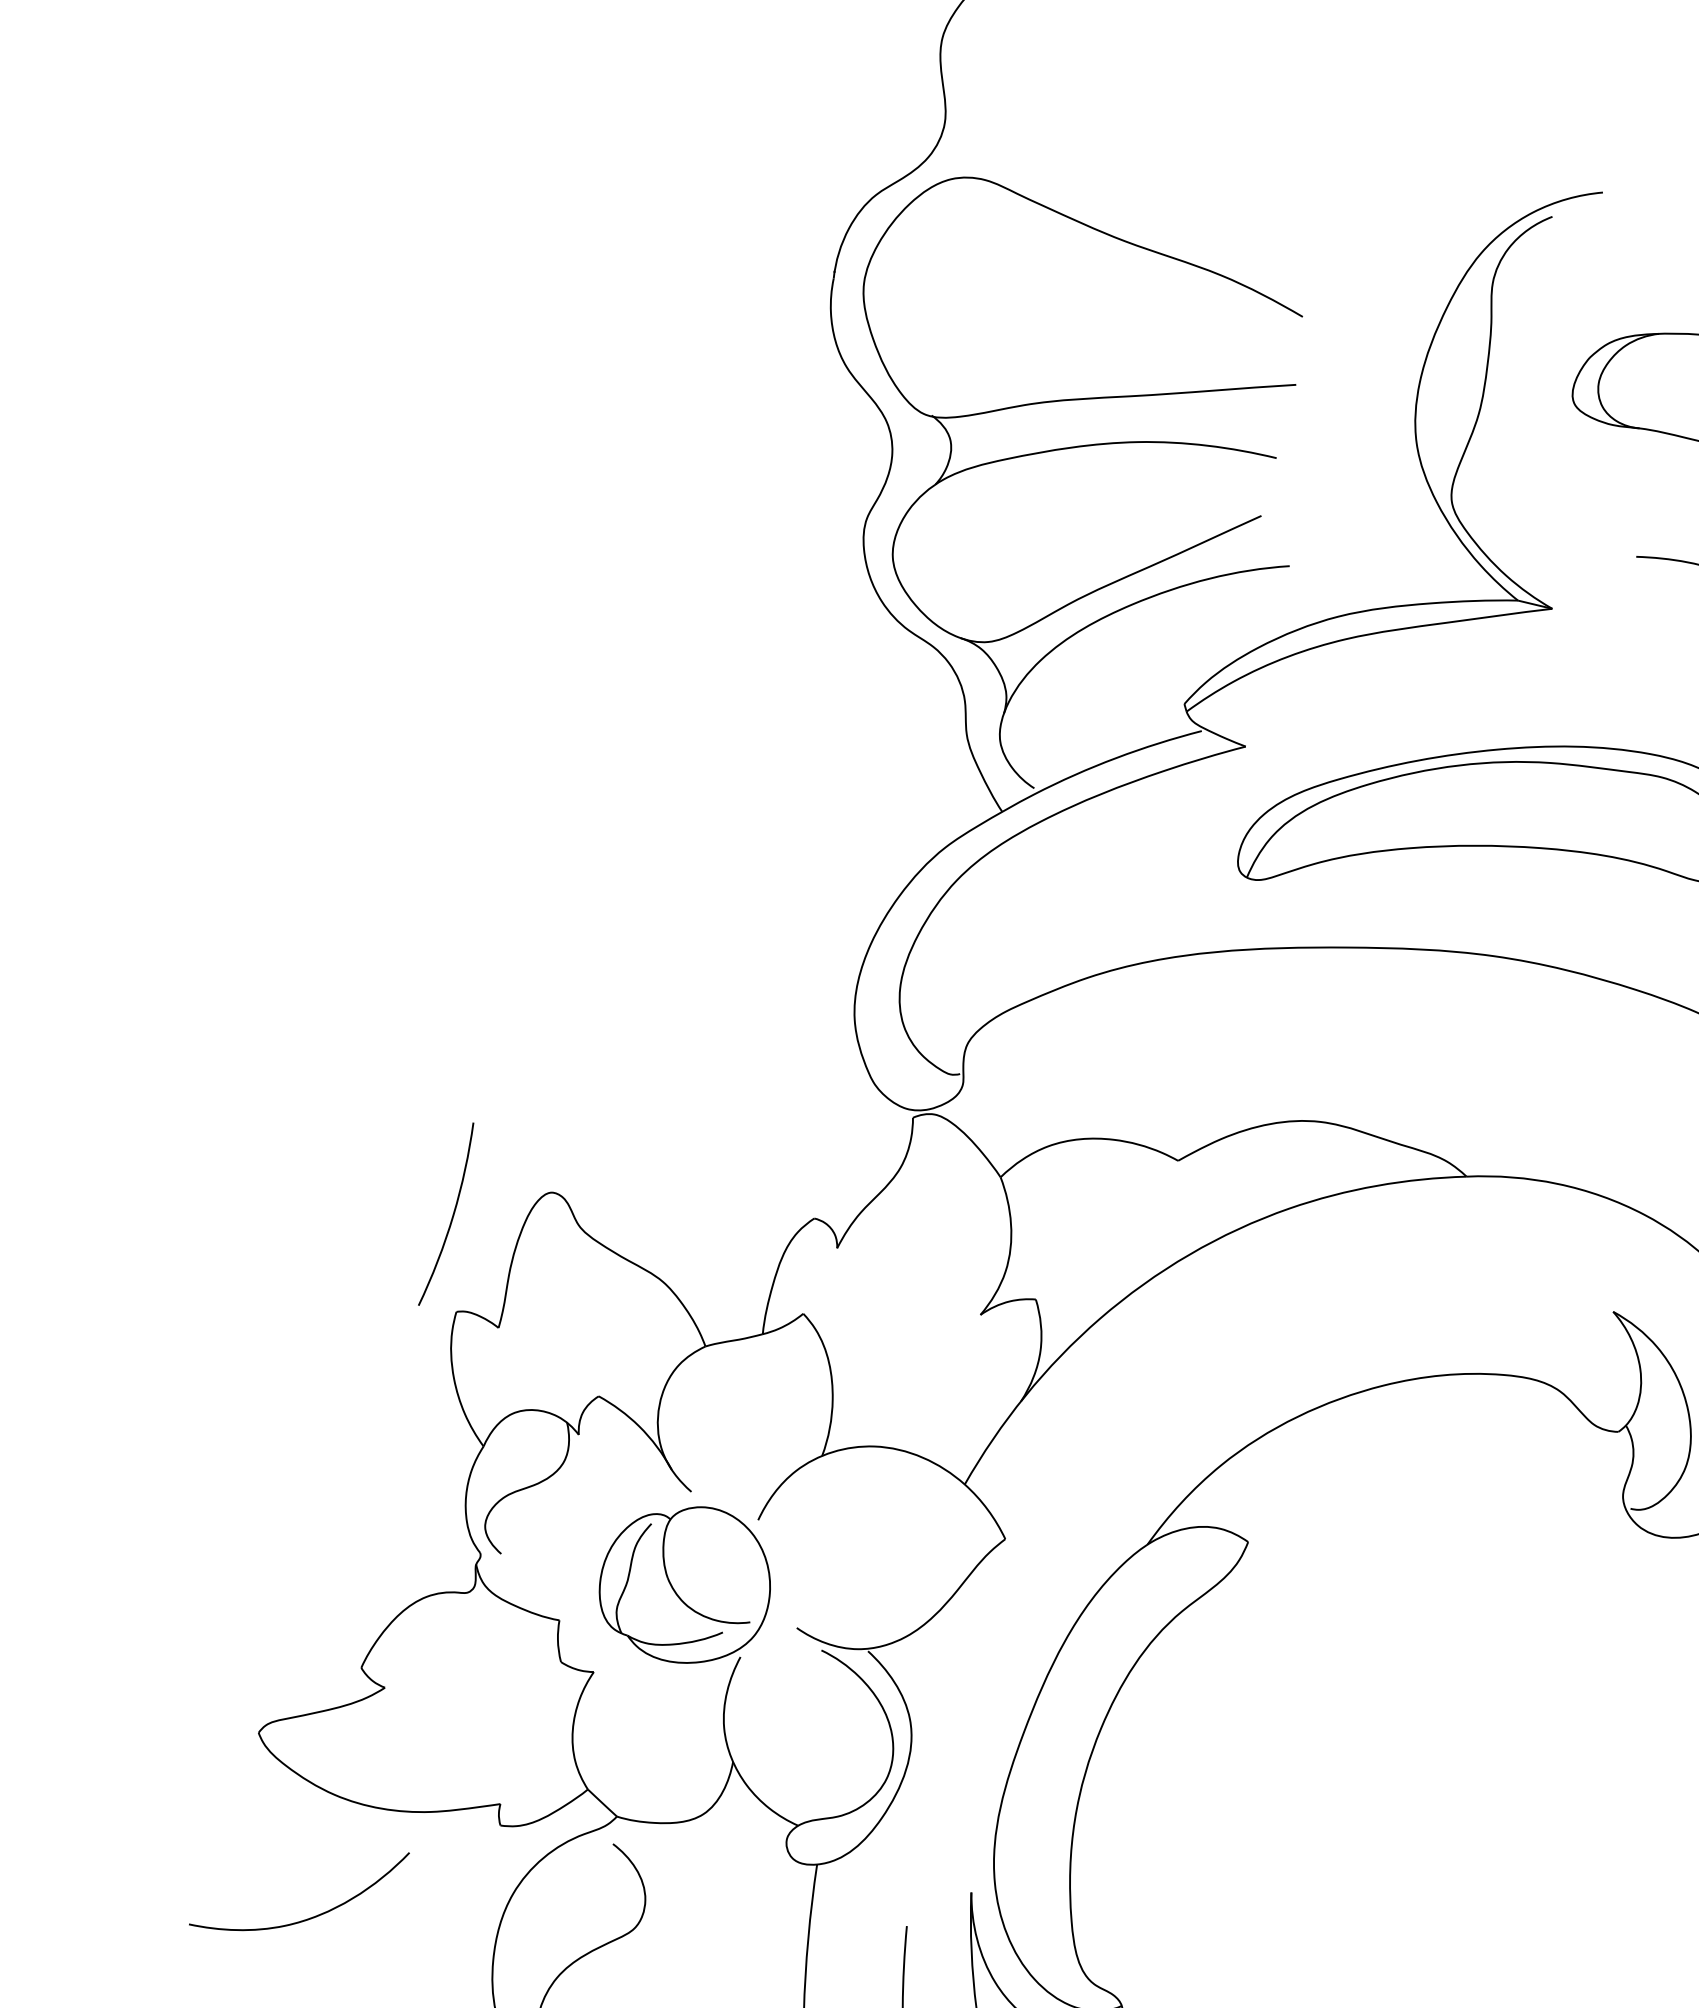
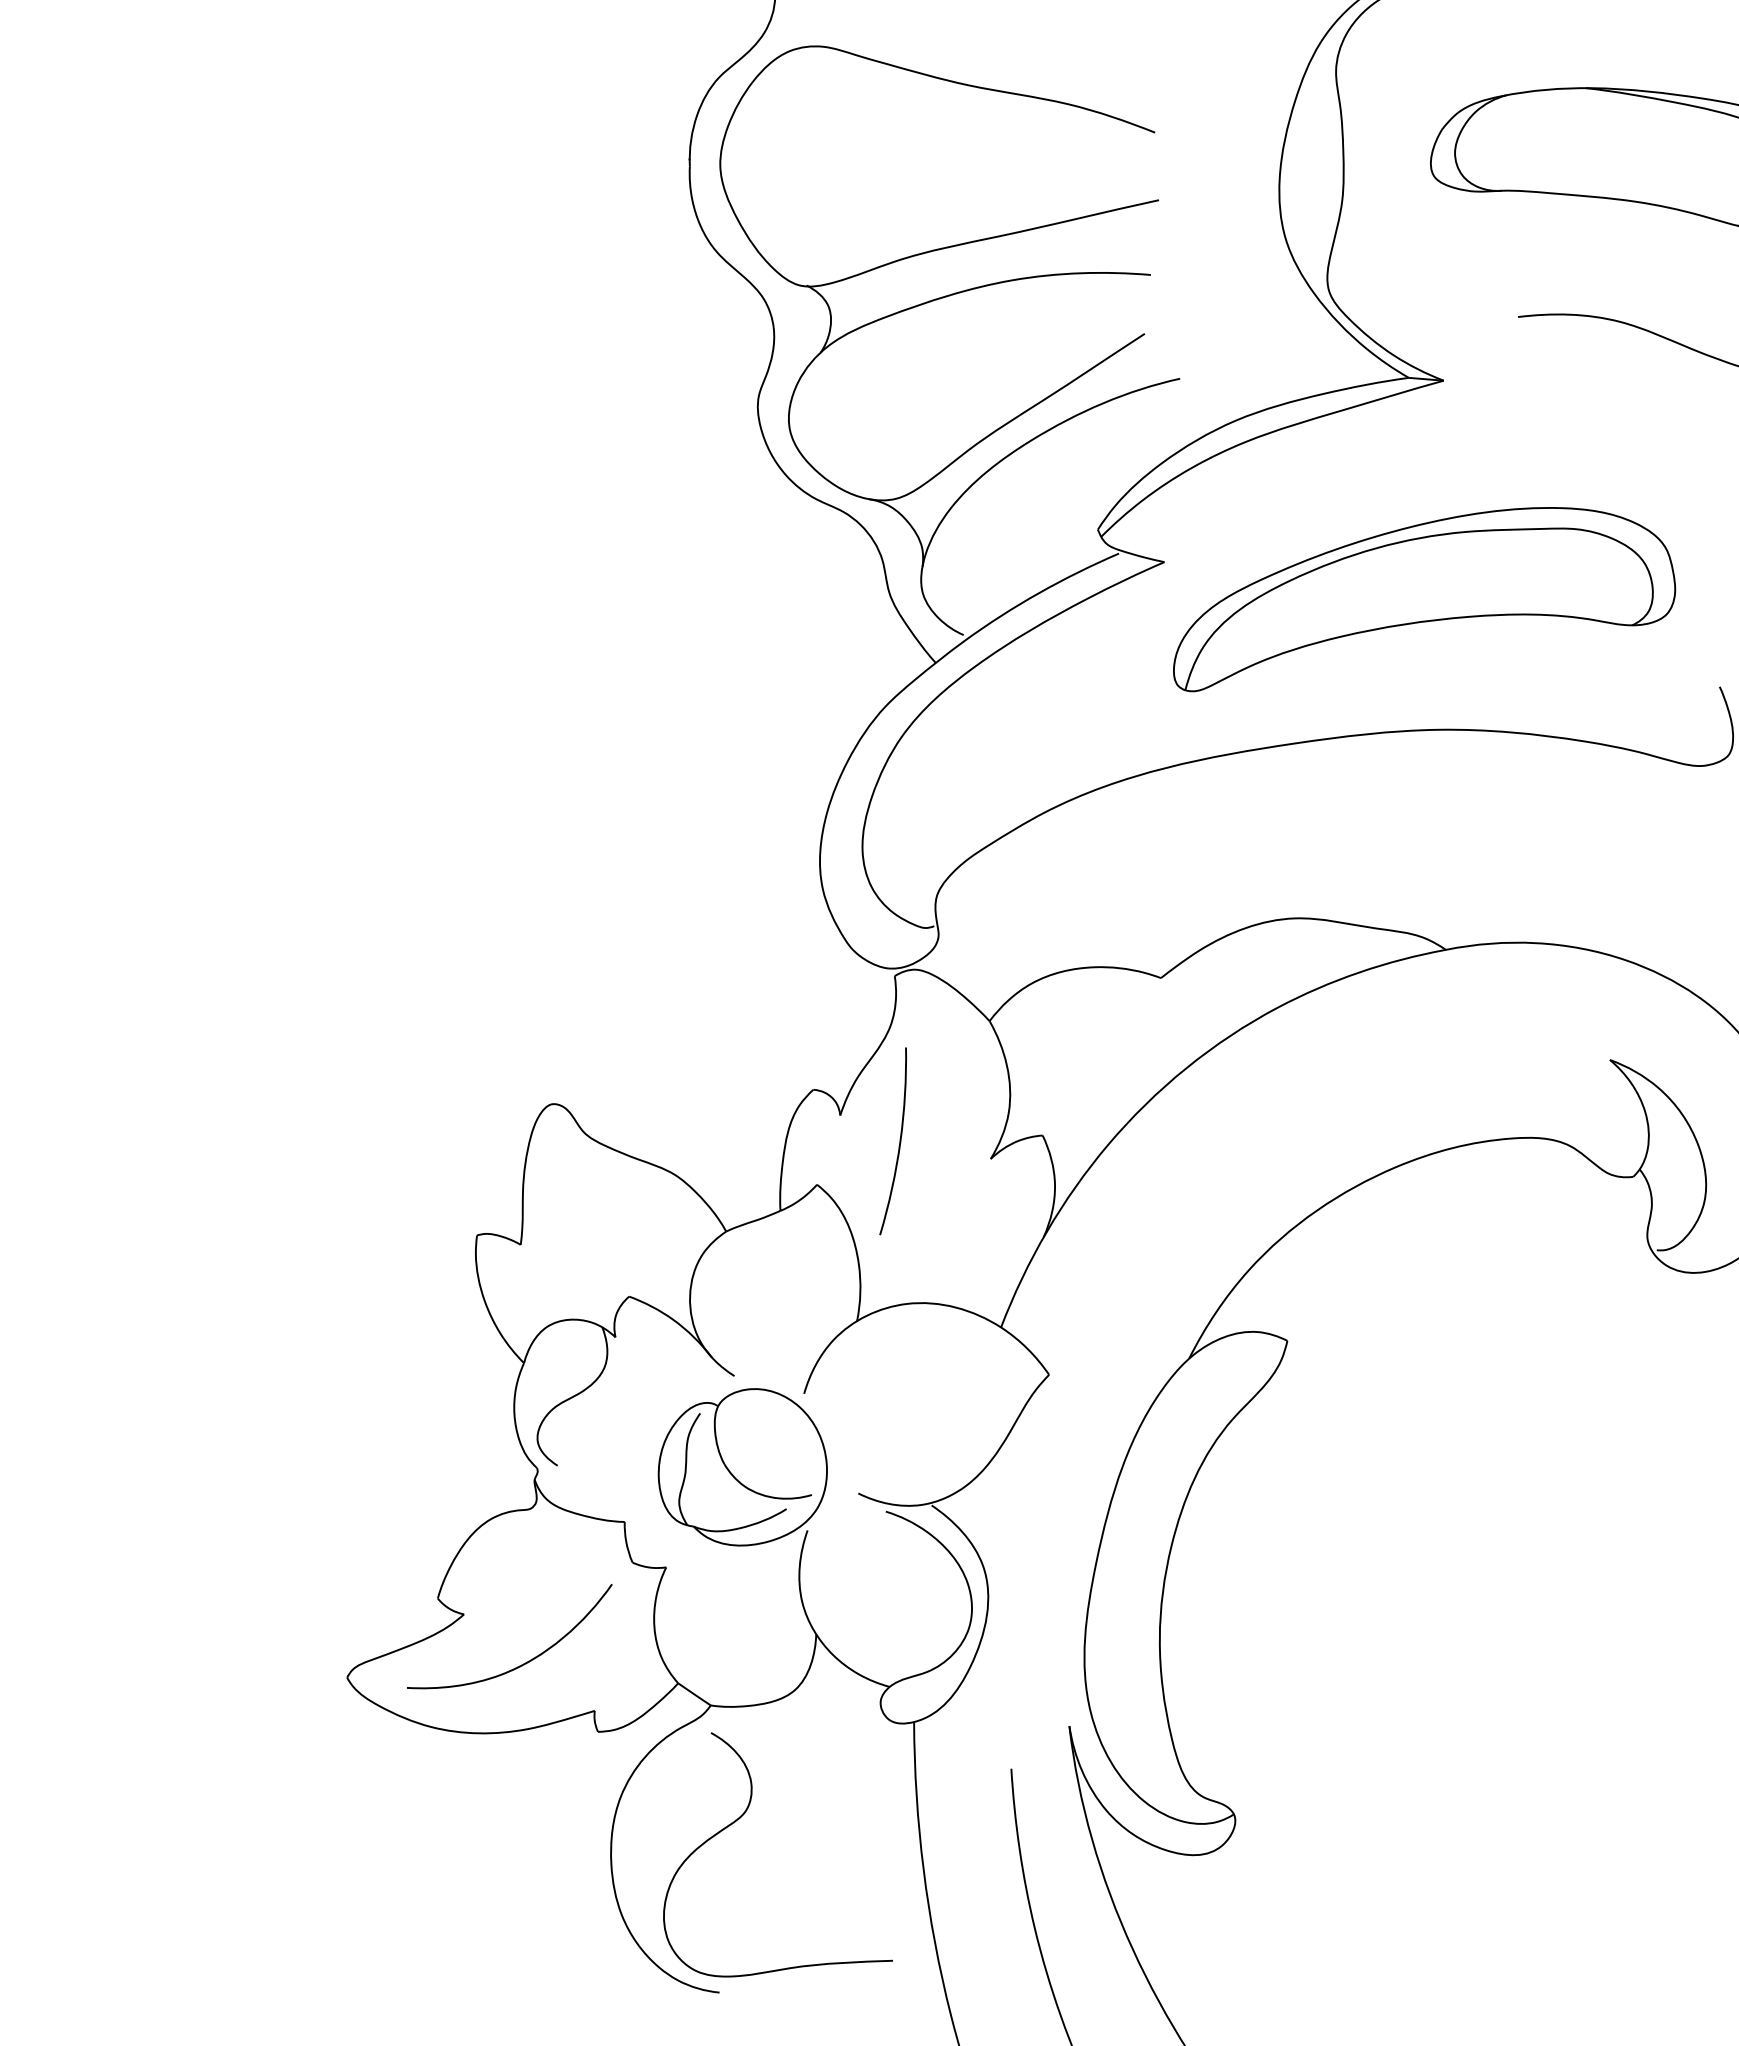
curve: (452, 1215) -> (899, 1141), moved
curve: (308, 1918) -> (523, 1663), moved

